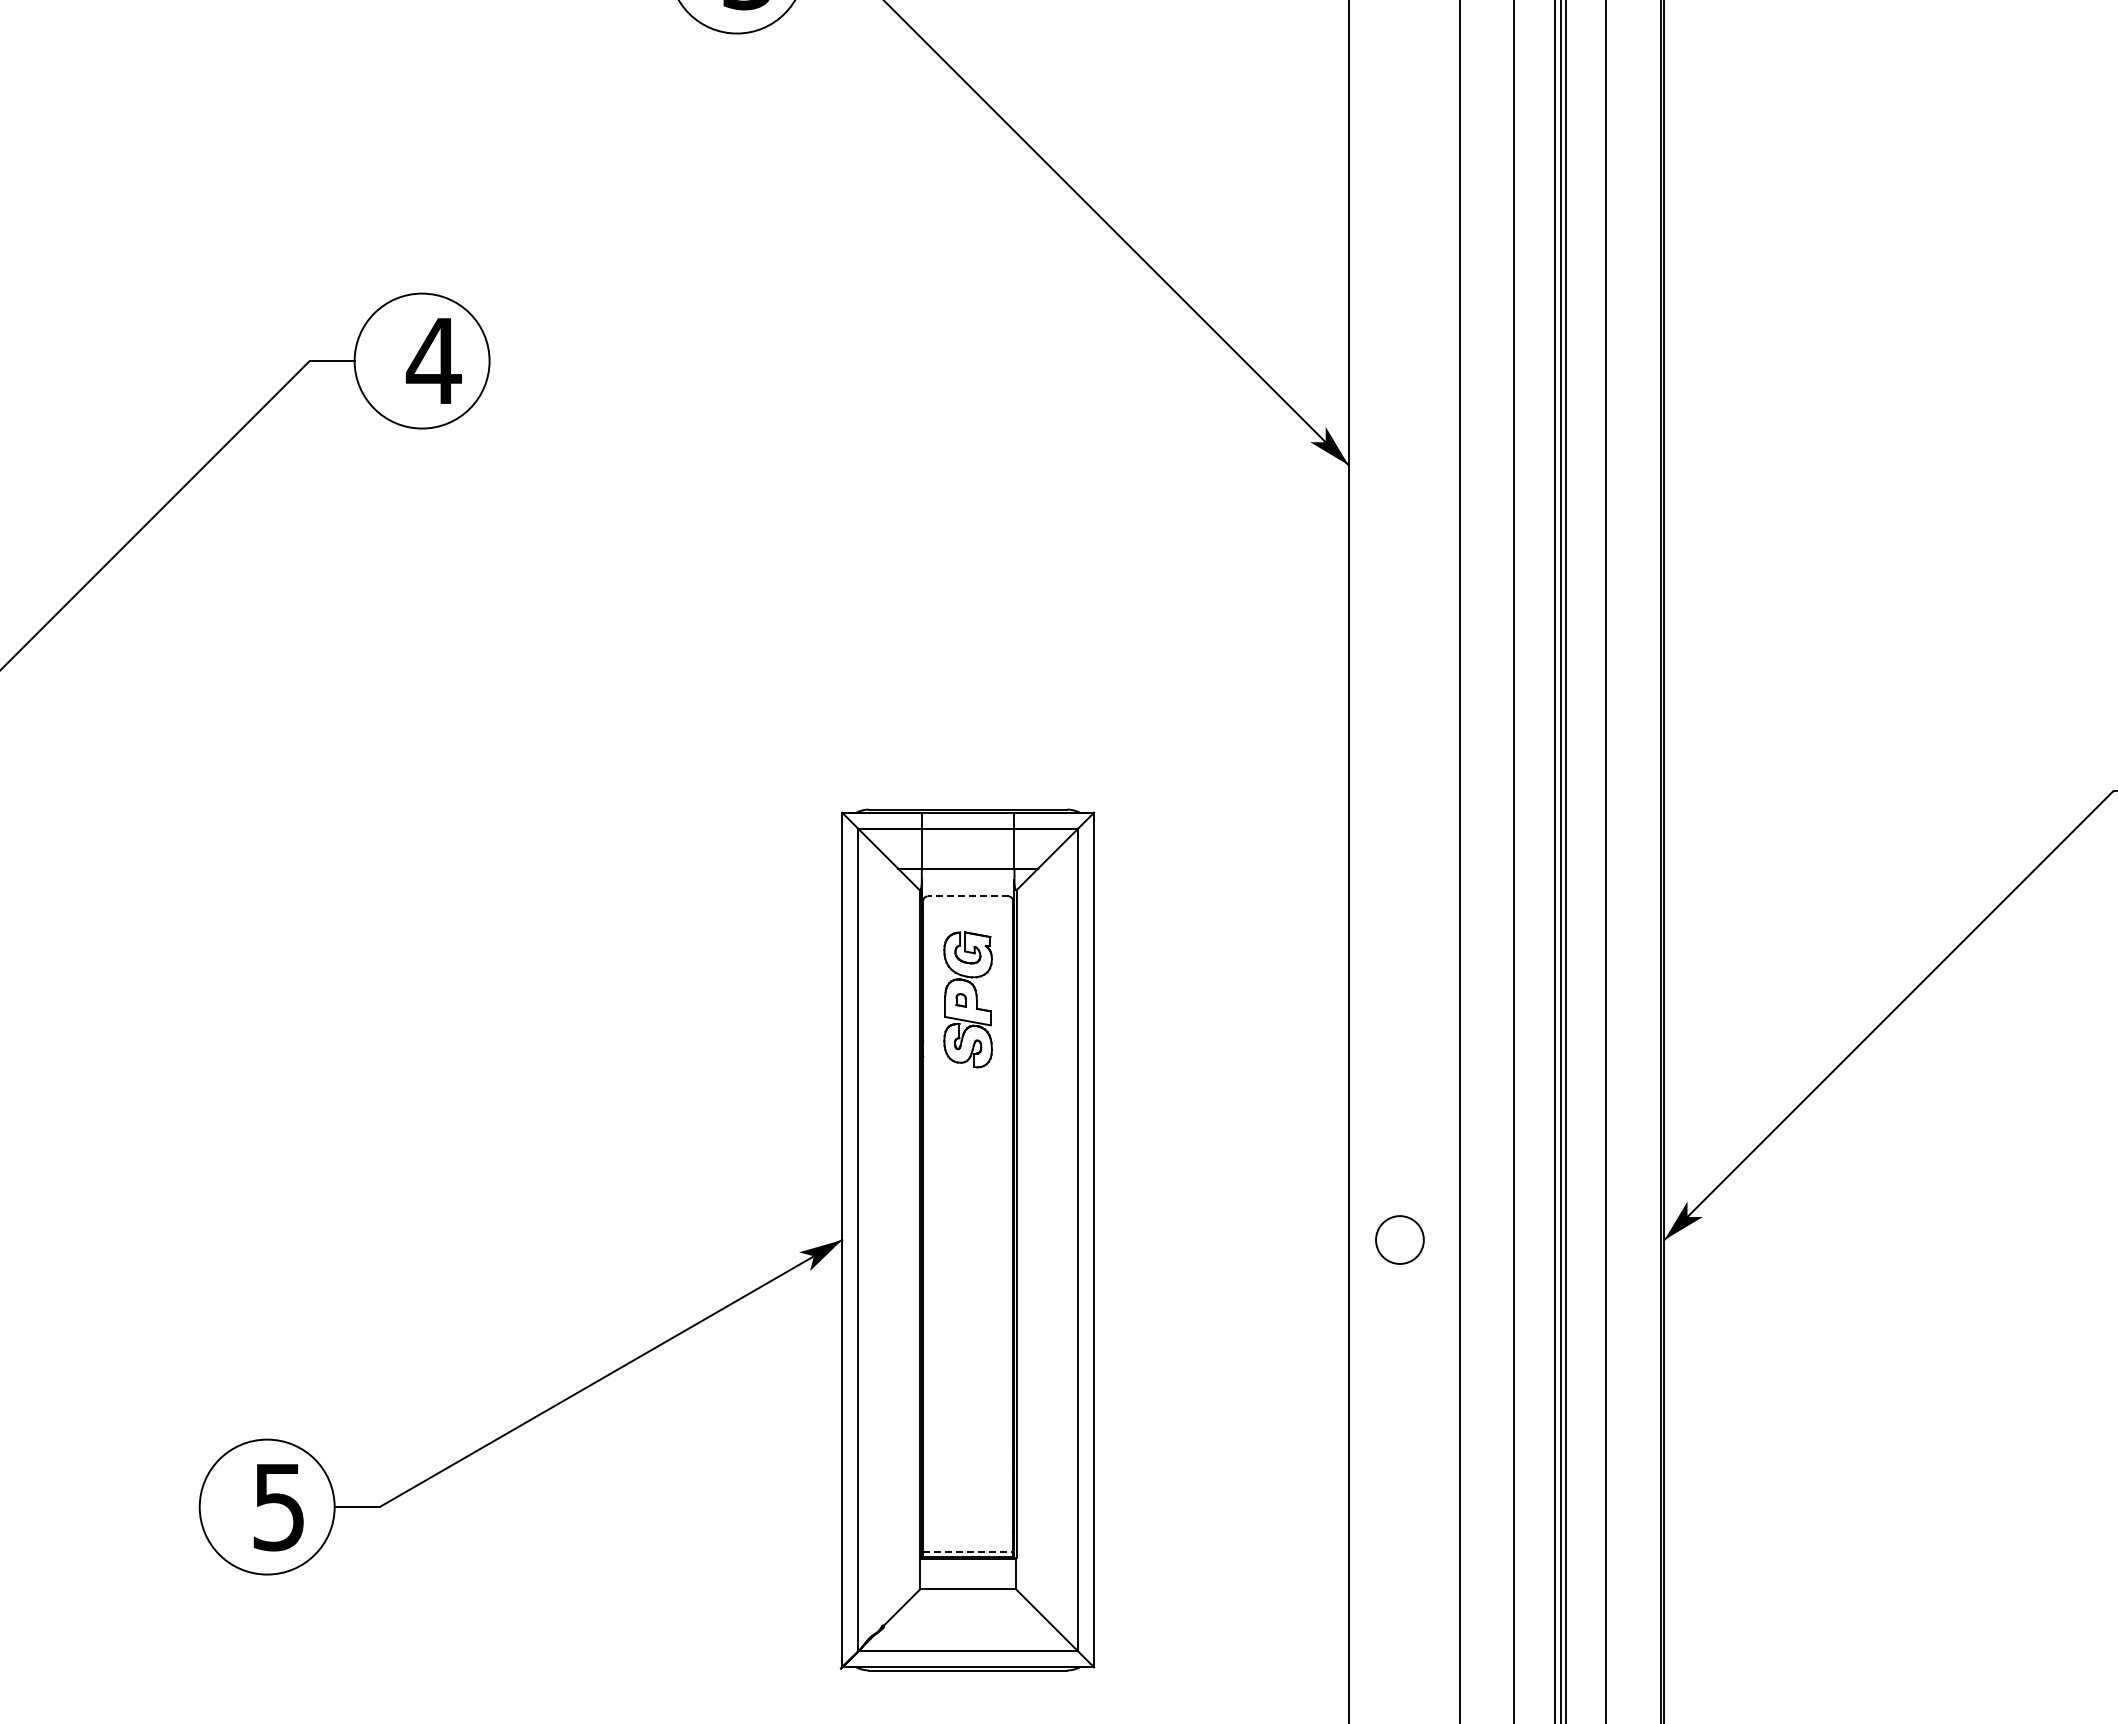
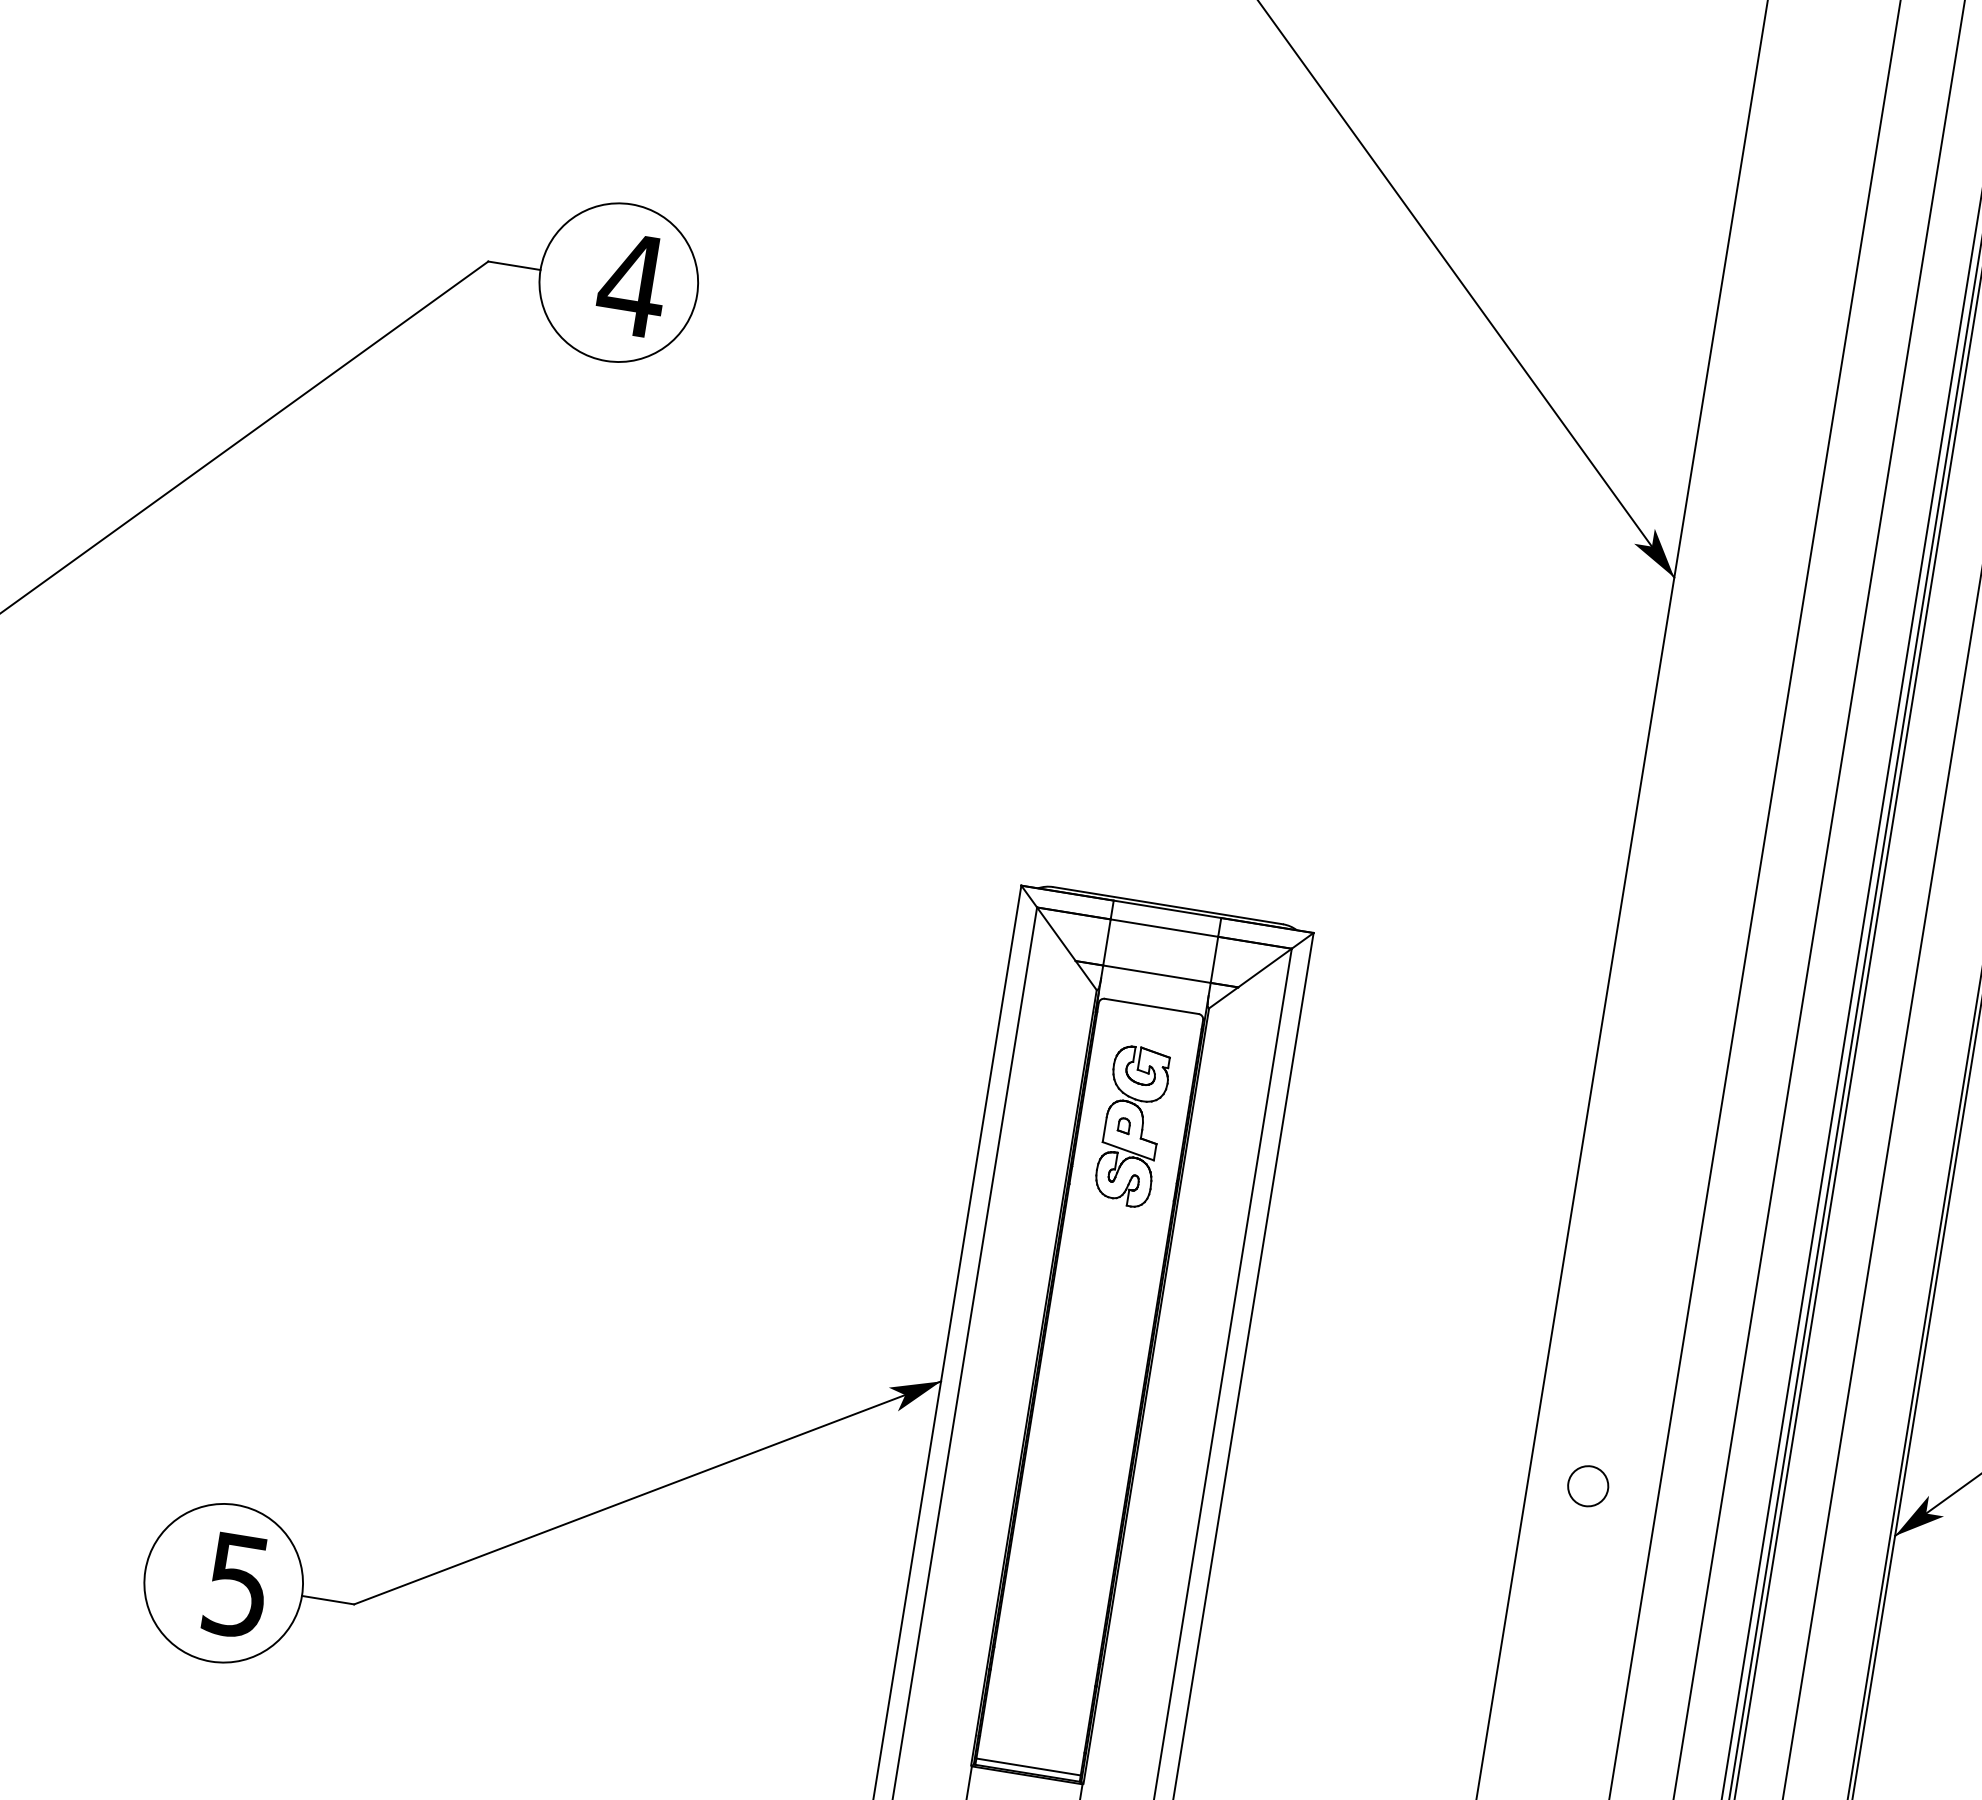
line: (967, 896) -> (1150, 1006), dashed -> solid
circle: (1399, 1239) -> (1587, 1485), size x0.71
line: (968, 1551) -> (1029, 1766), dashed -> solid

